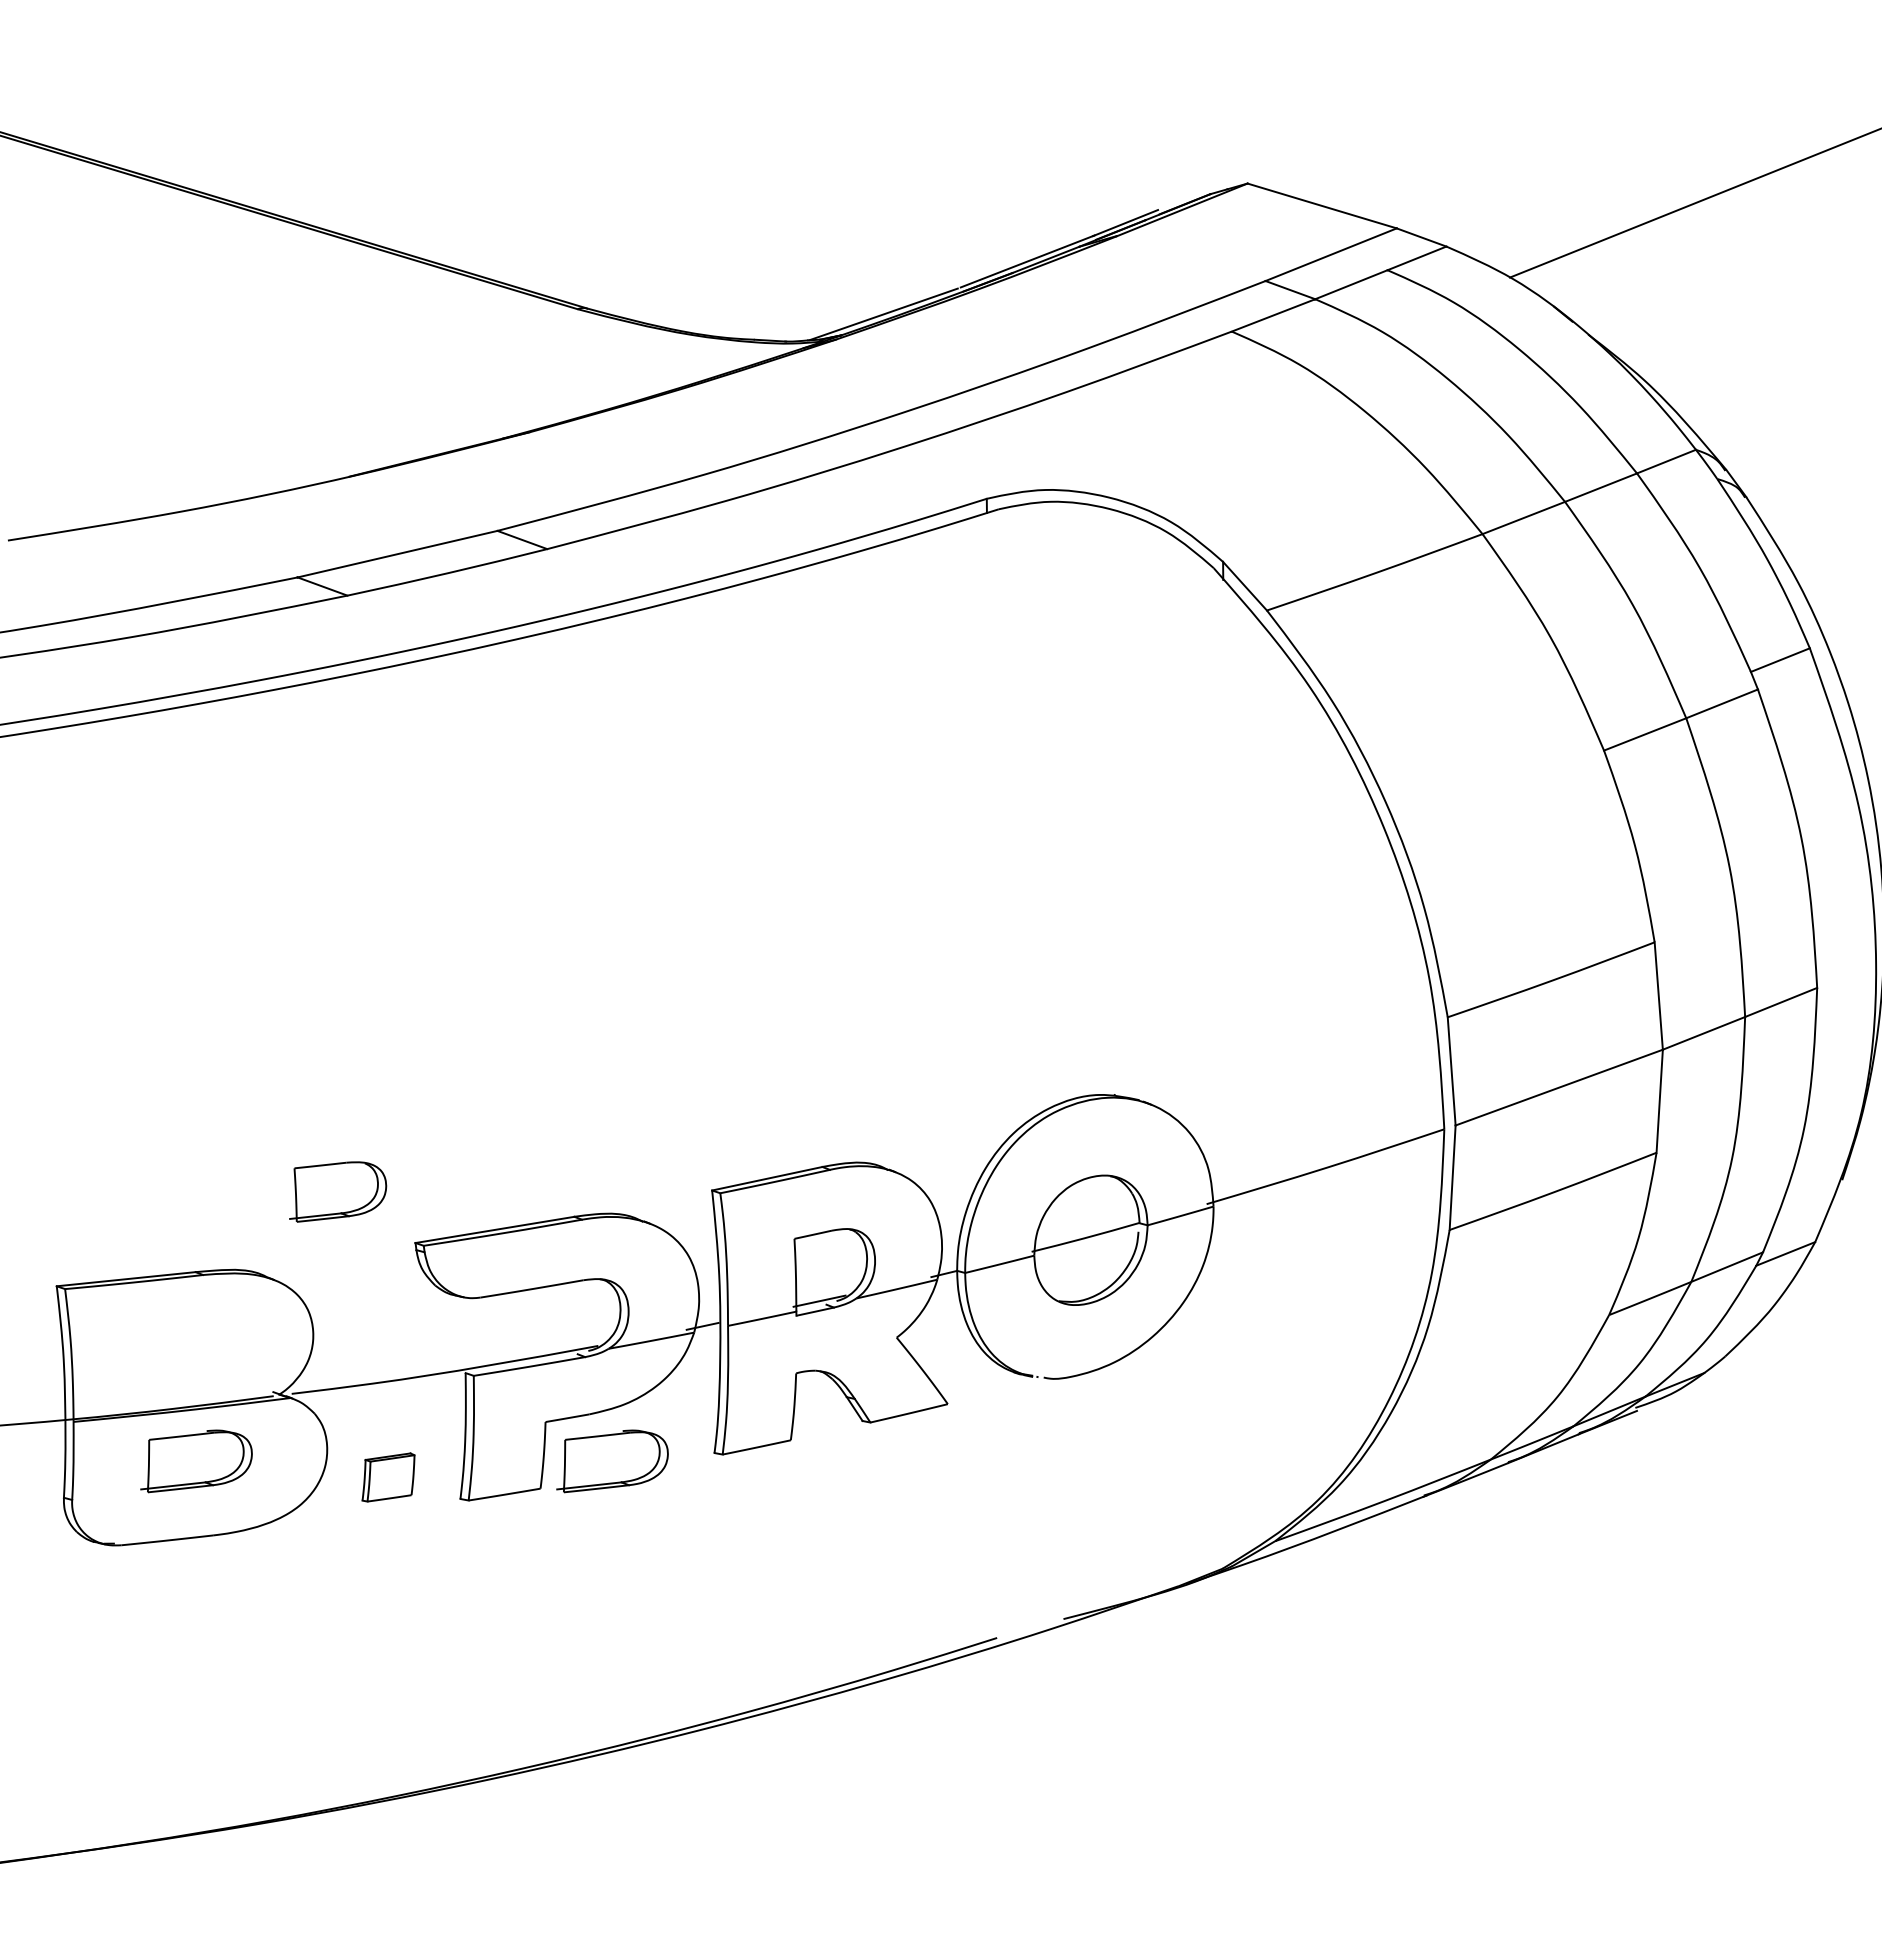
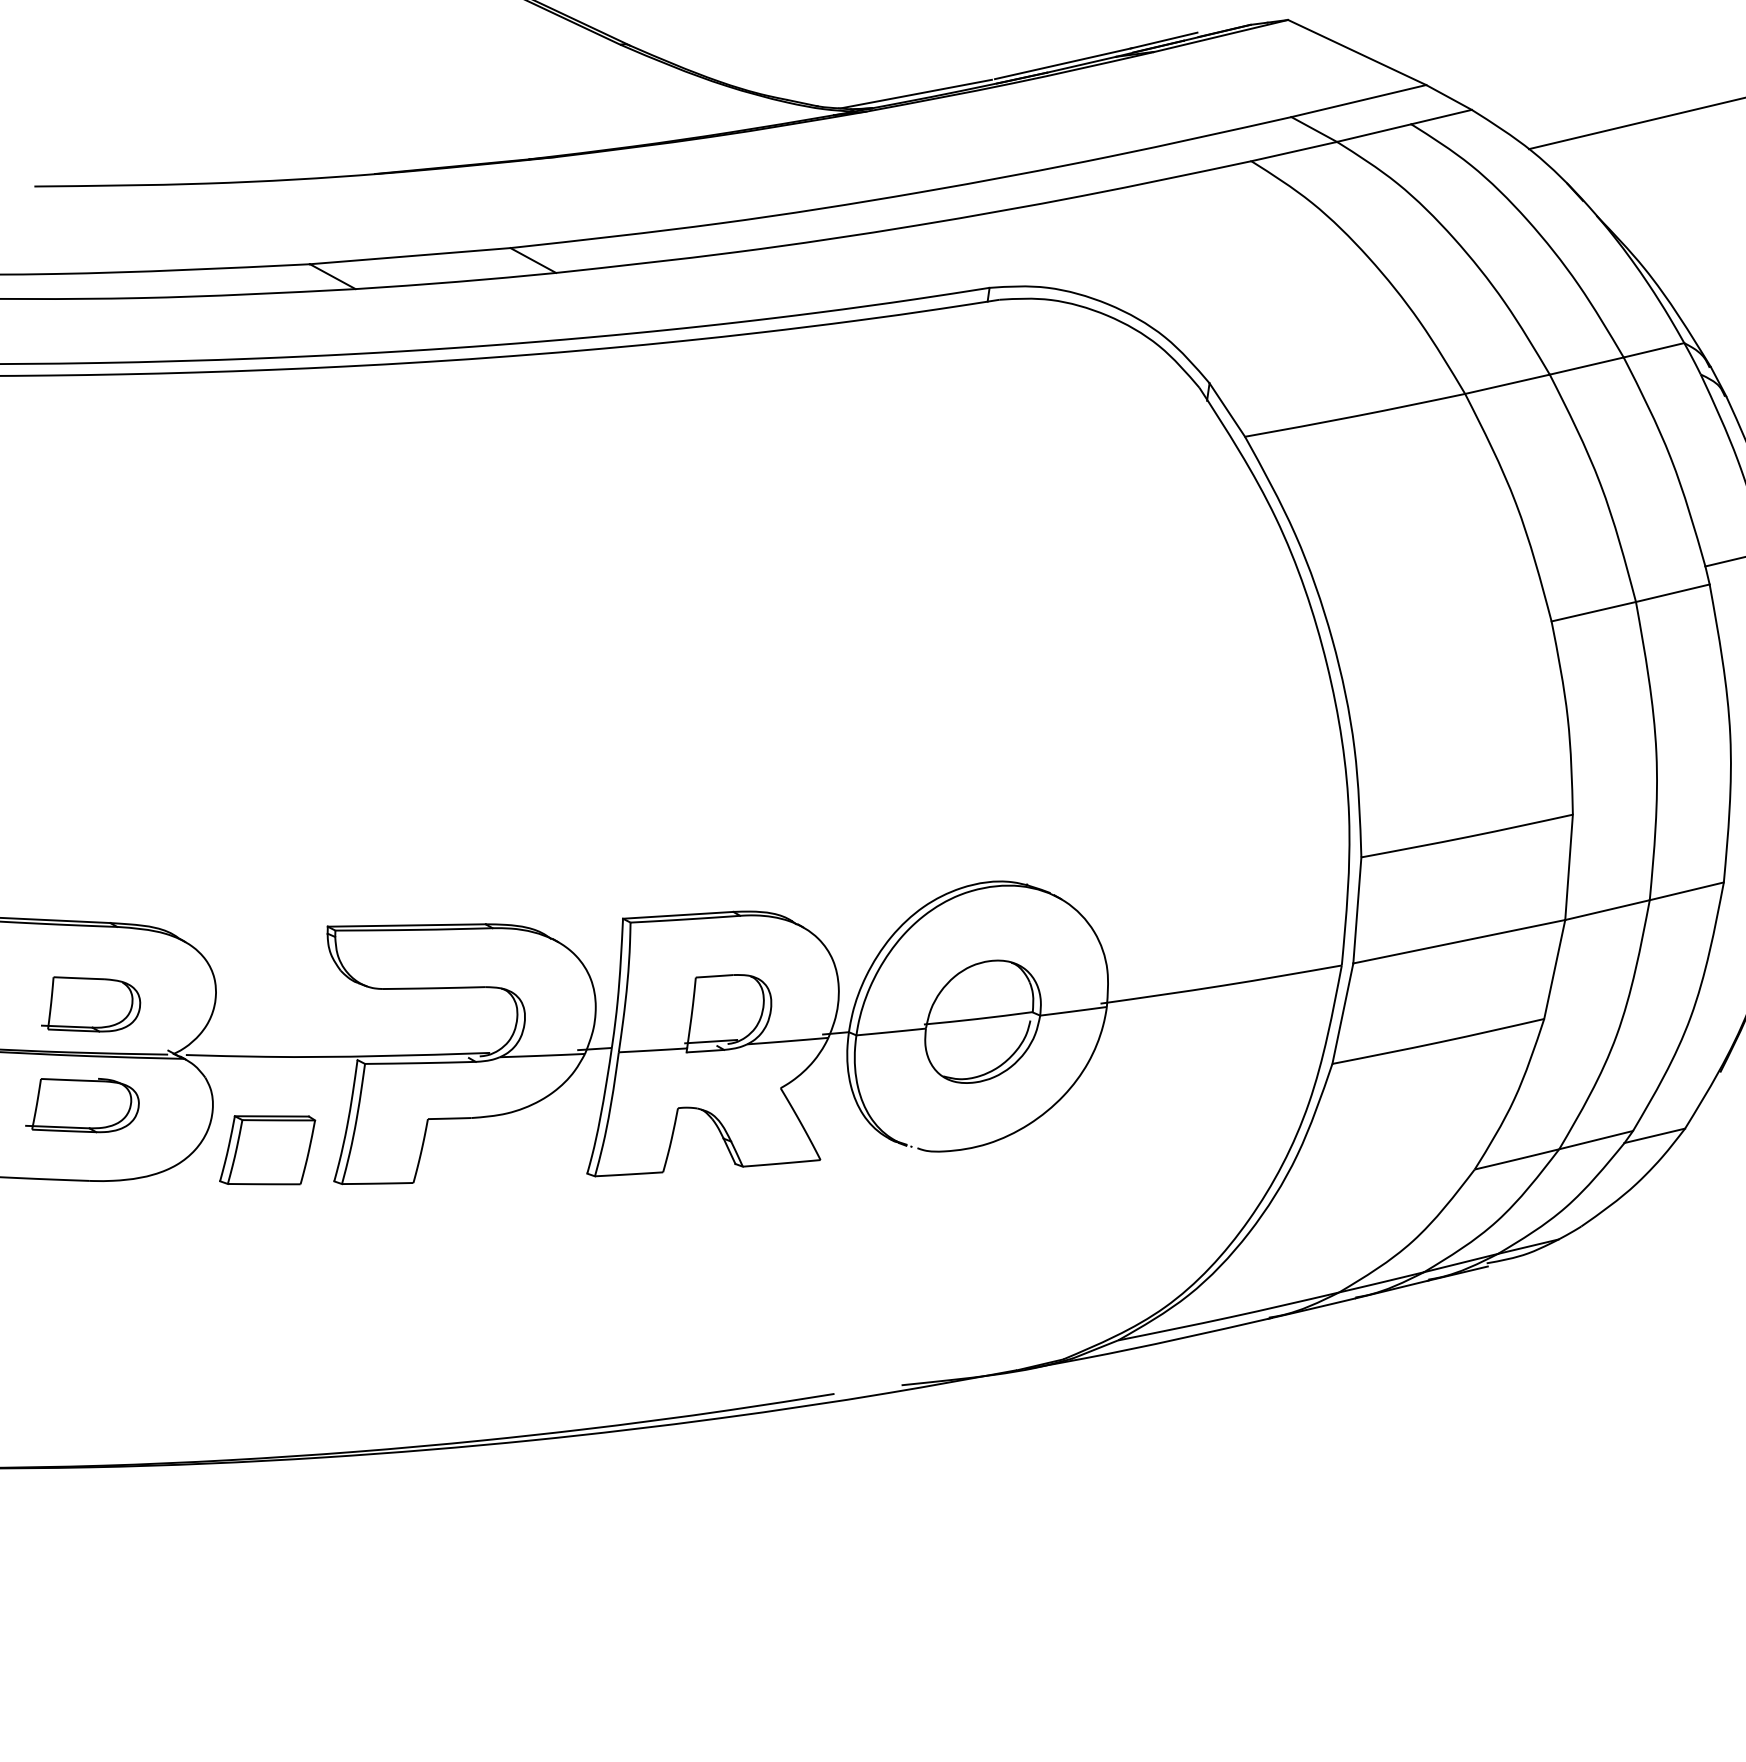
part: (338, 1191) -> (92, 1006), moved
part: (612, 1461) -> (487, 1167), removed
part: (388, 1477) -> (267, 1150), size x1.67

